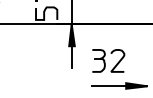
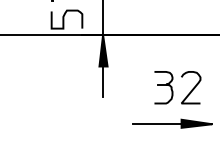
part: (108, 60) -> (177, 87), moved

